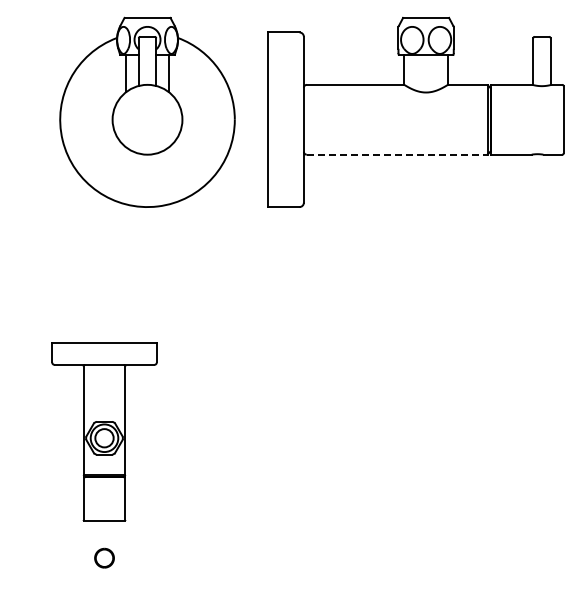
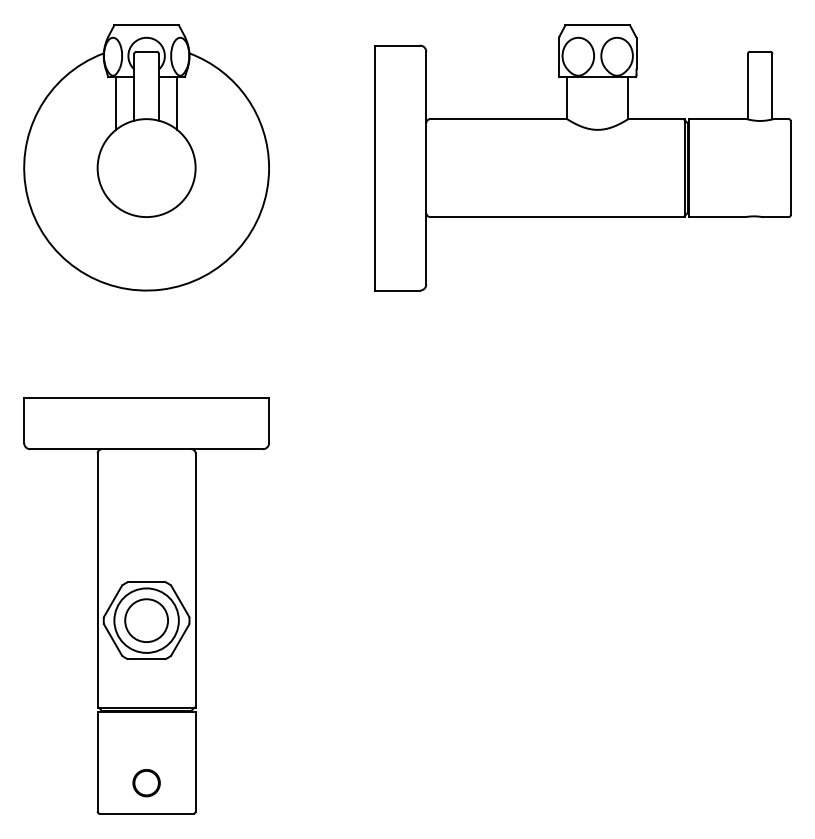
part: (147, 111) -> (146, 156), moved
line: (397, 154) -> (557, 216), dashed -> solid
part: (104, 431) -> (146, 605), size x1.67

